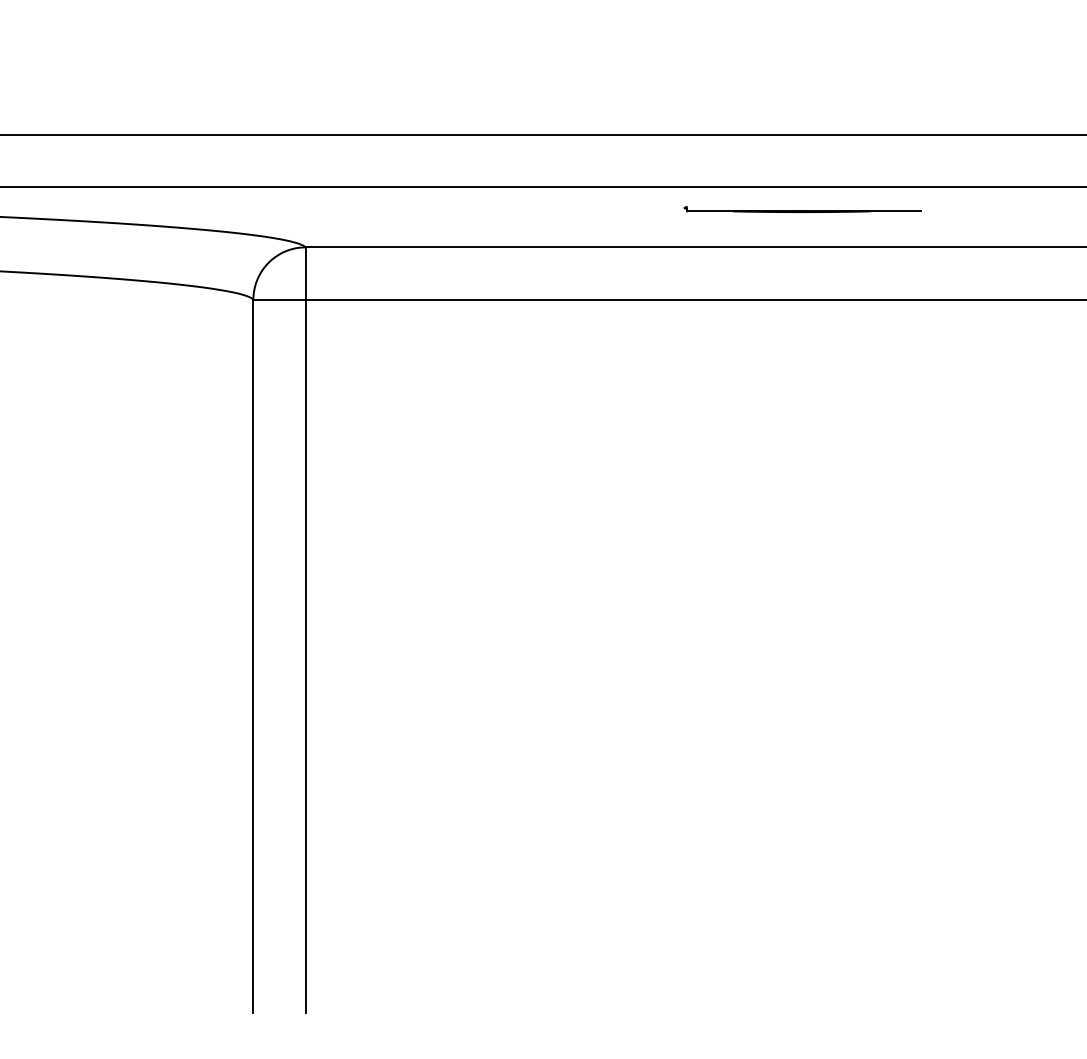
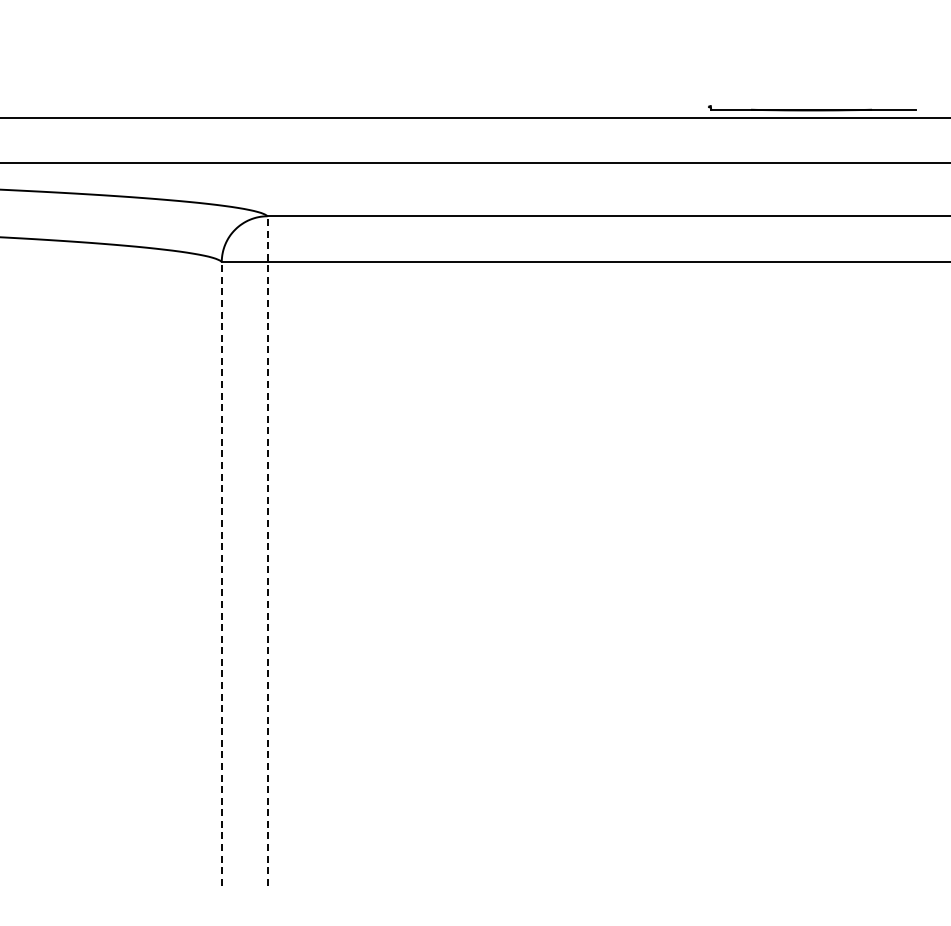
part: (803, 209) -> (812, 108), moved
line: (305, 630) -> (267, 551), solid -> dashed
line: (253, 655) -> (221, 573), solid -> dashed

